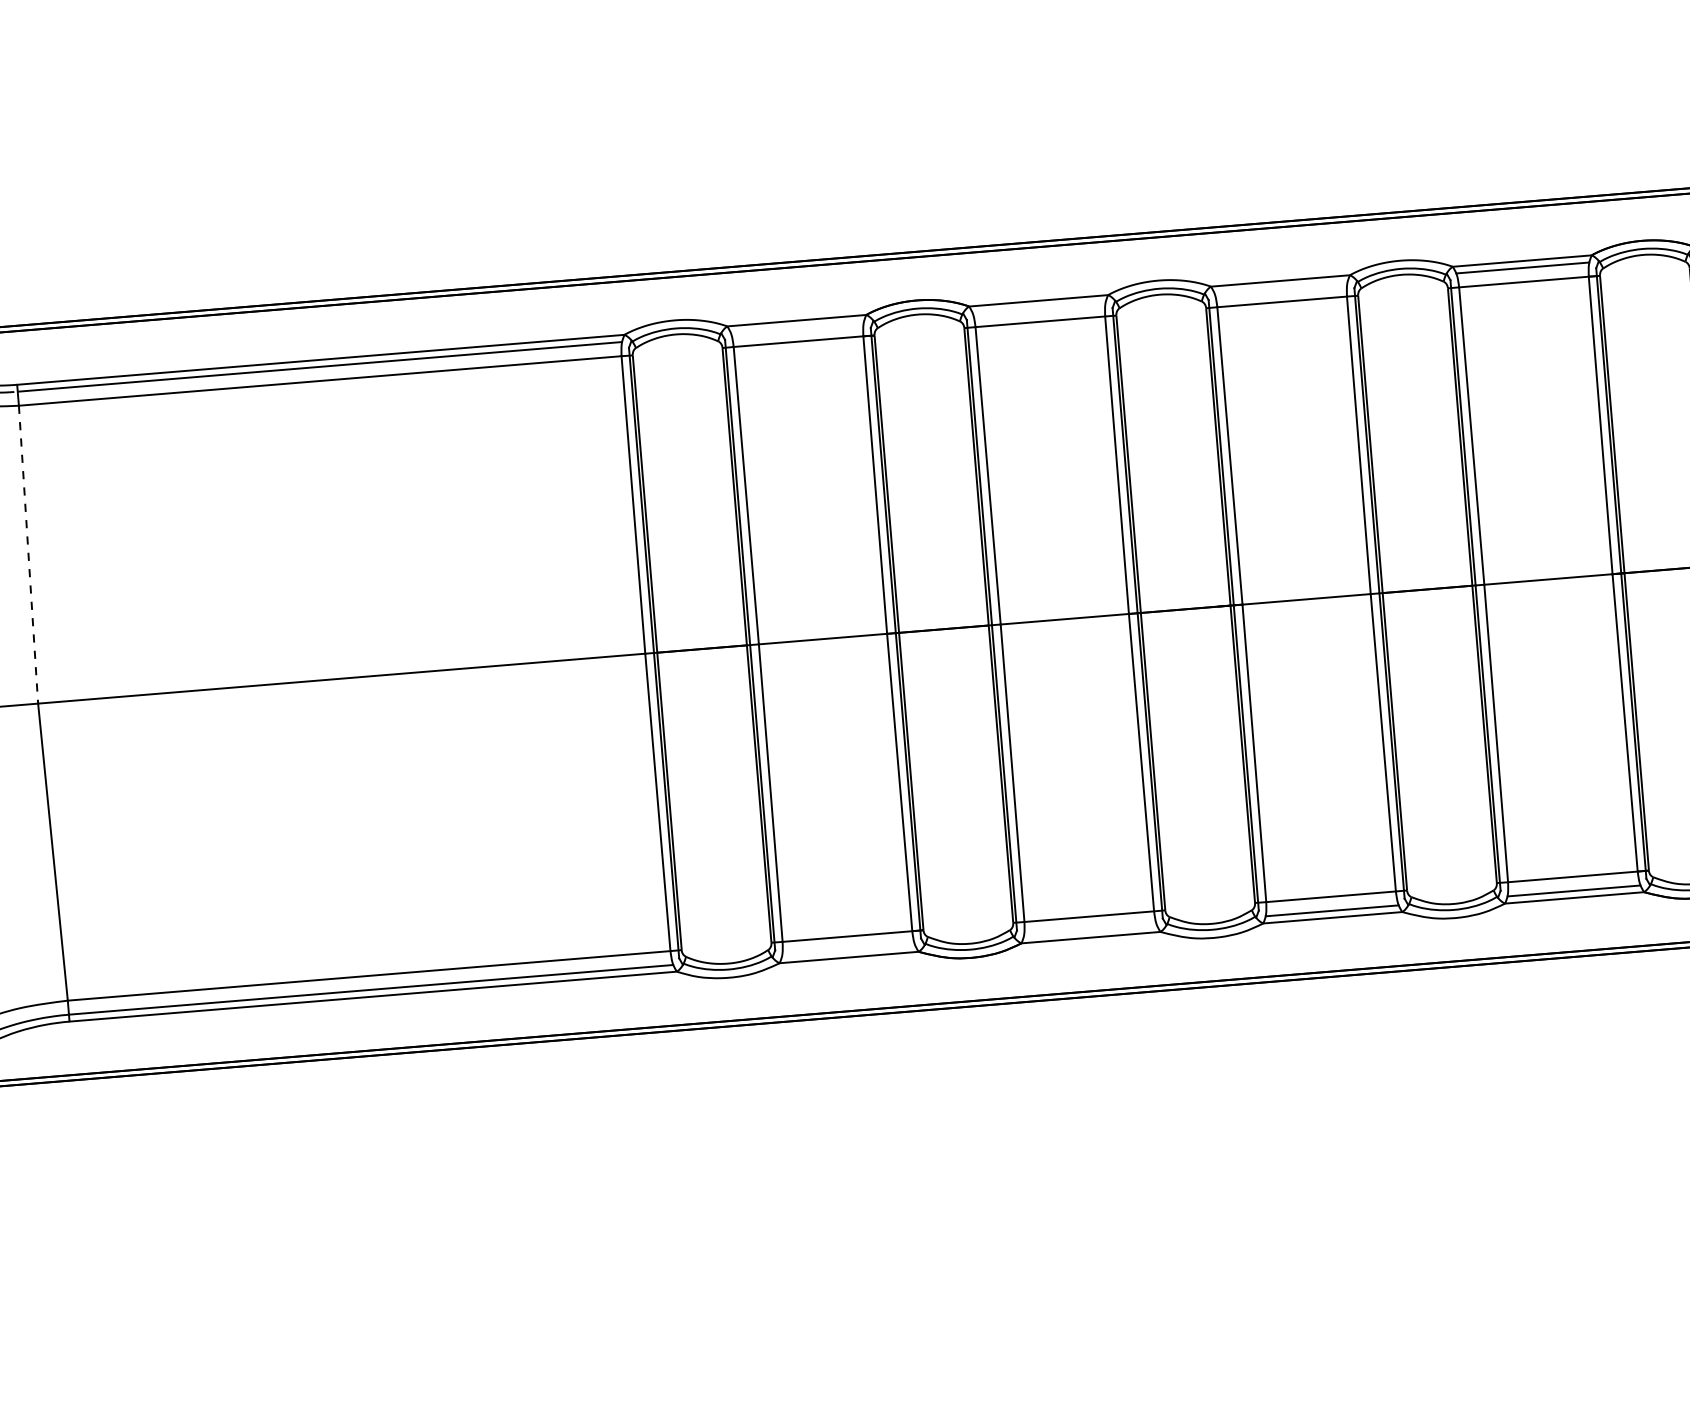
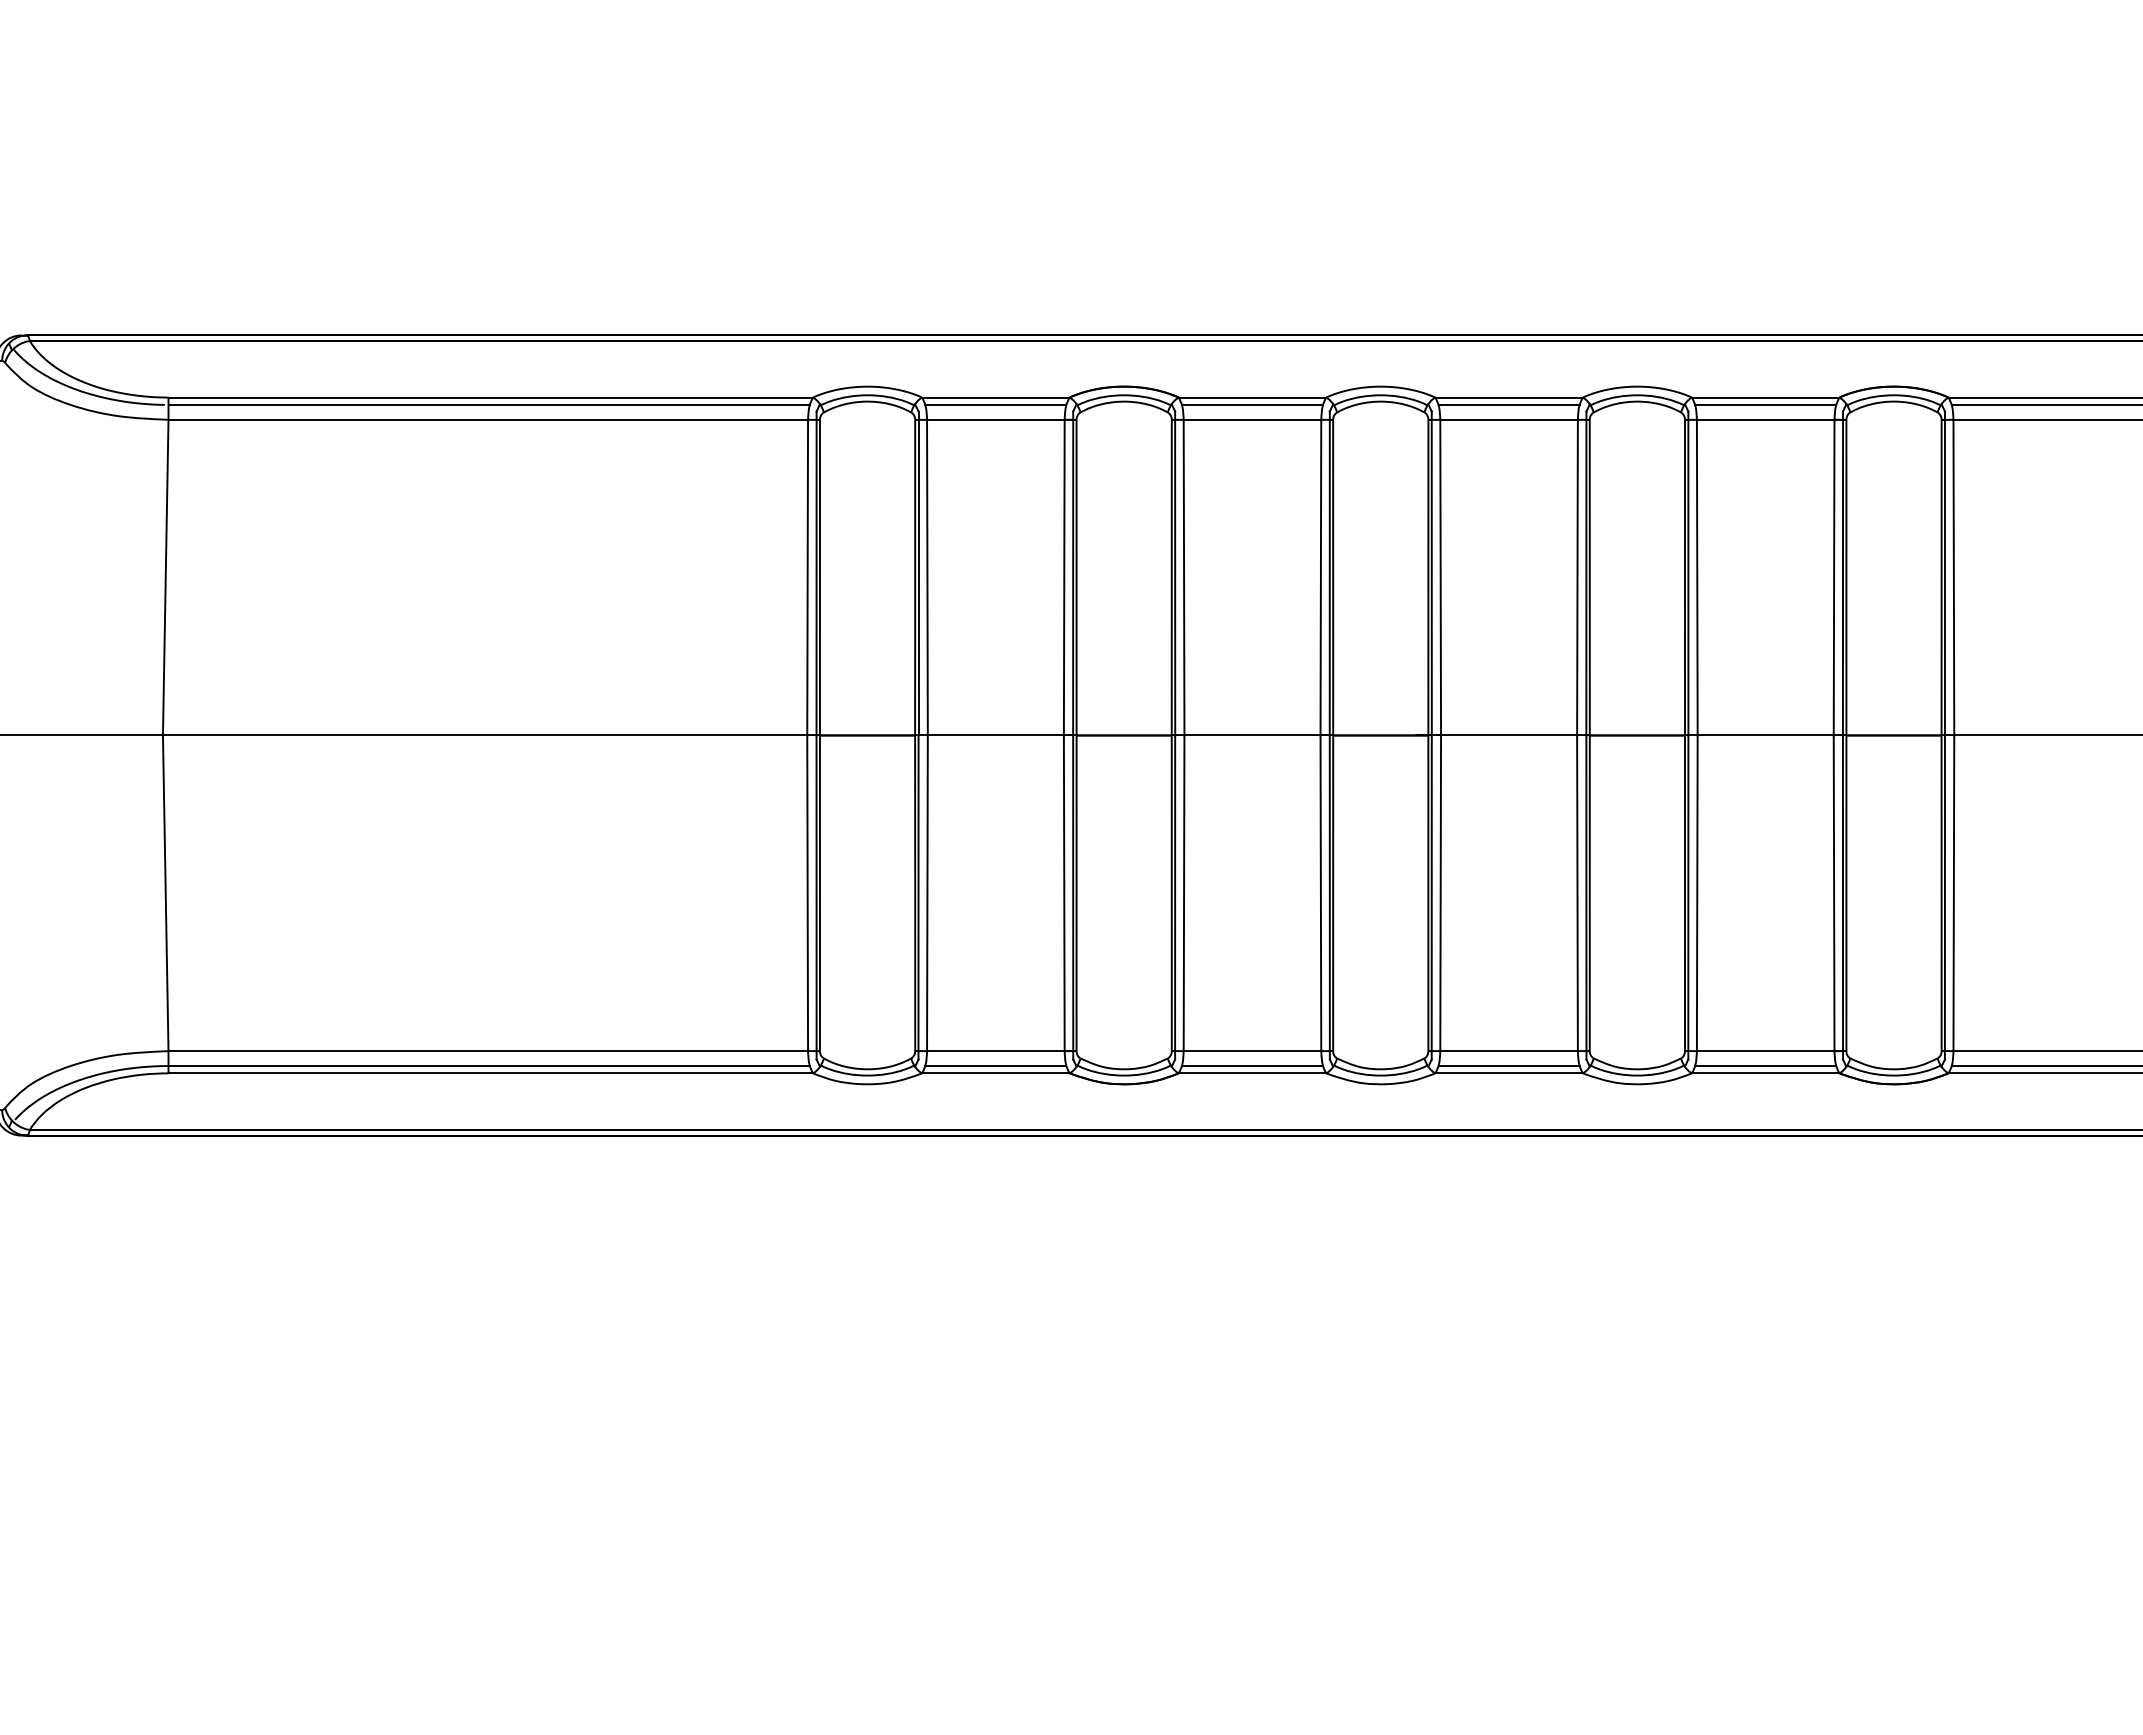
line: (1280, 287) -> (1508, 404), added
line: (1039, 307) -> (1252, 404), added
line: (797, 327) -> (995, 404), added
line: (28, 554) -> (165, 577), dashed -> solid
line: (1090, 931) -> (1252, 1066), added
line: (848, 951) -> (995, 1066), added

